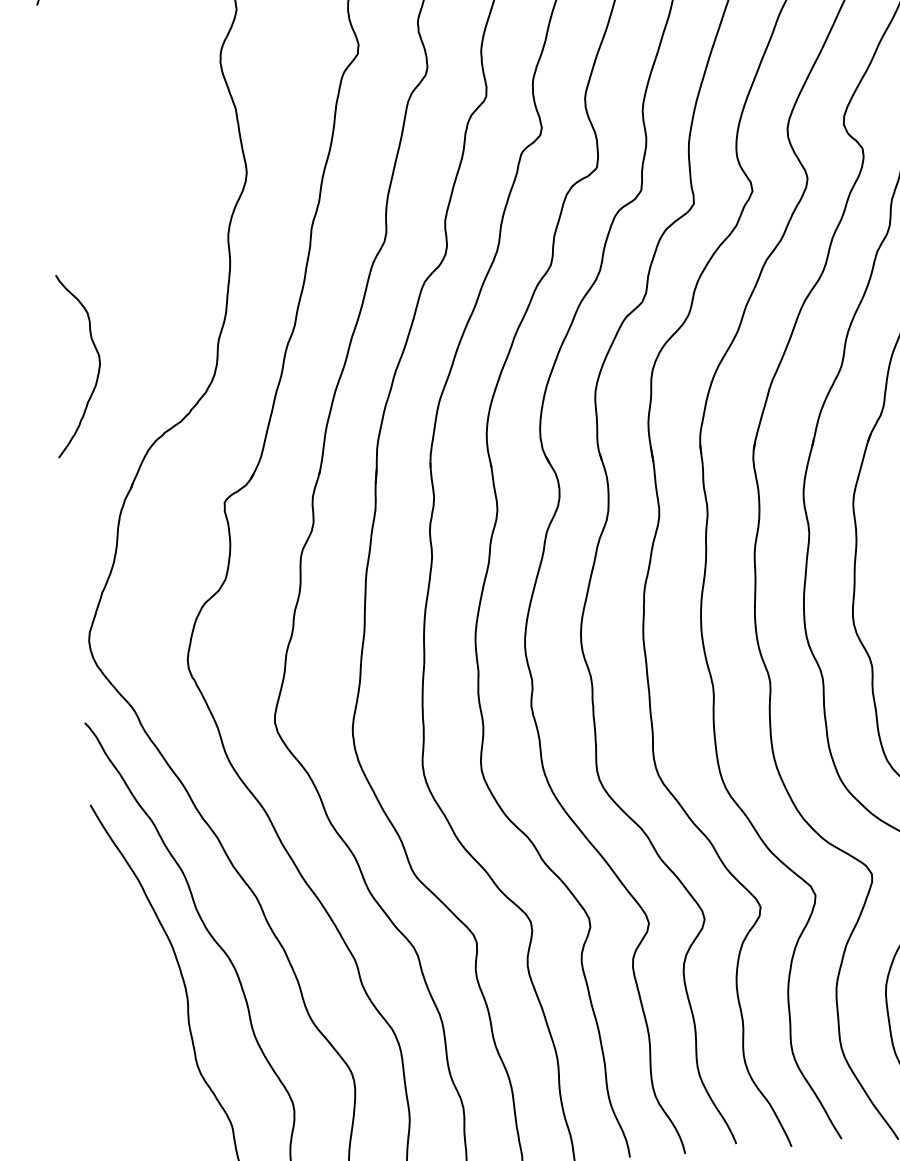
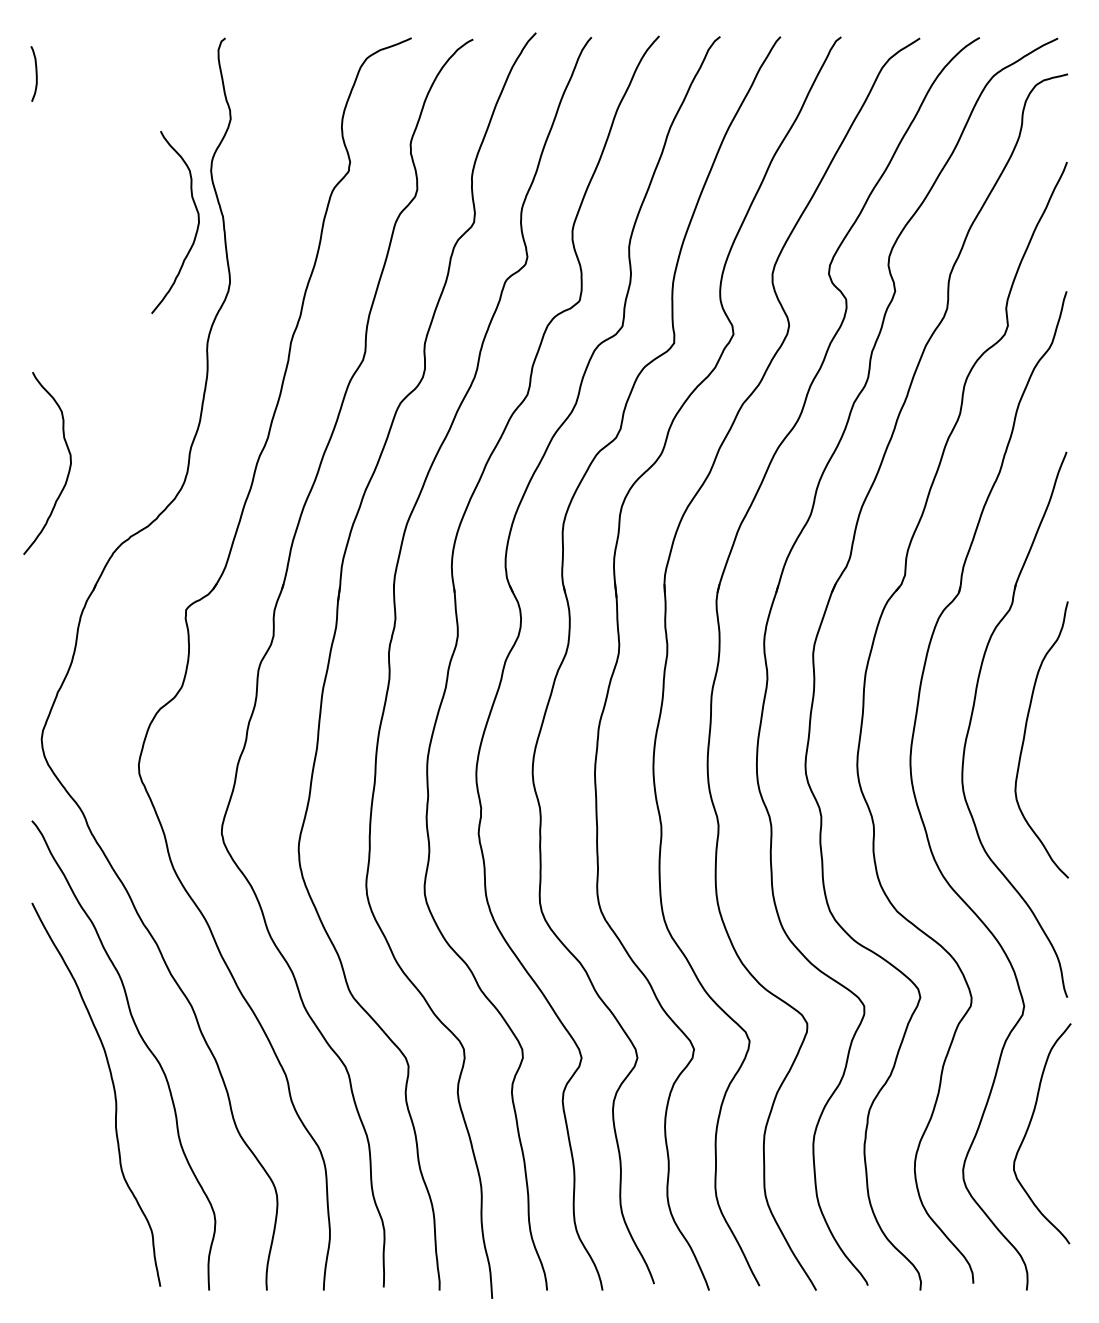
curve: (209, 121) -> (196, 228), added

